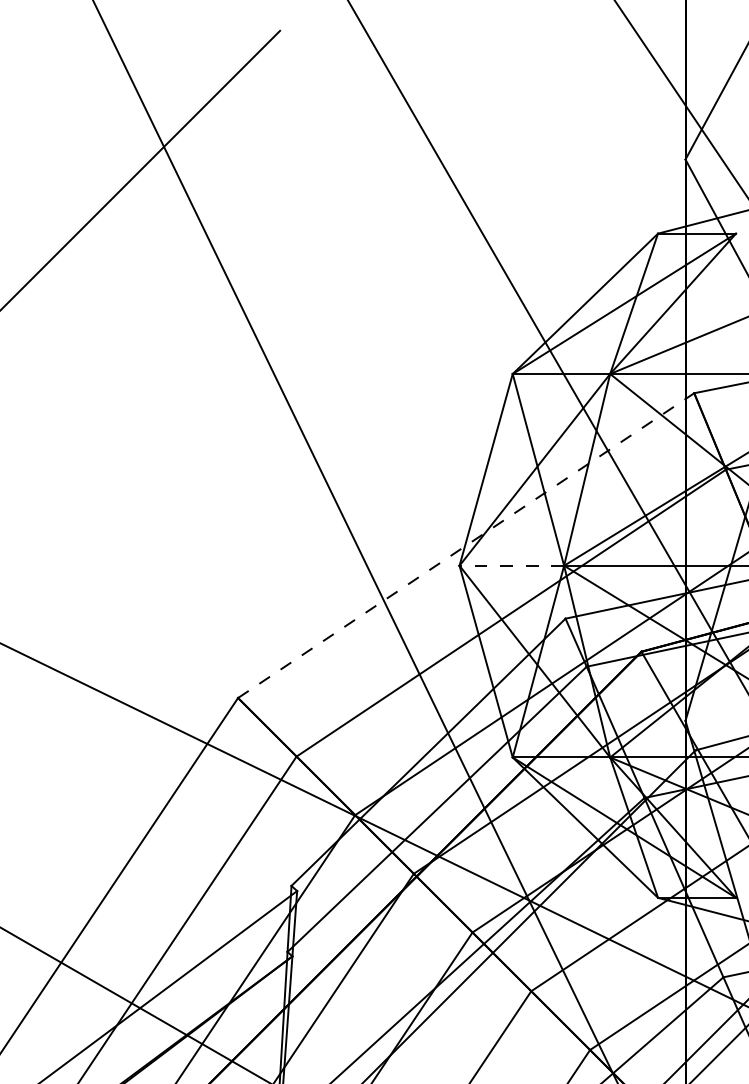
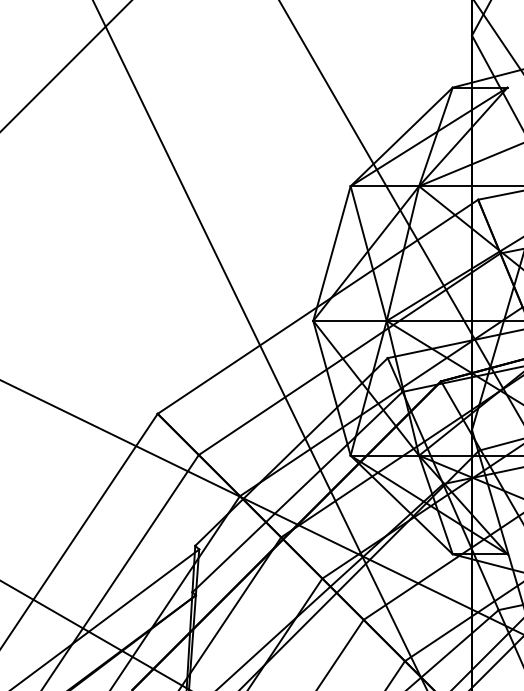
line: (466, 545) -> (318, 306), dashed -> solid
line: (511, 565) -> (349, 320), dashed -> solid

